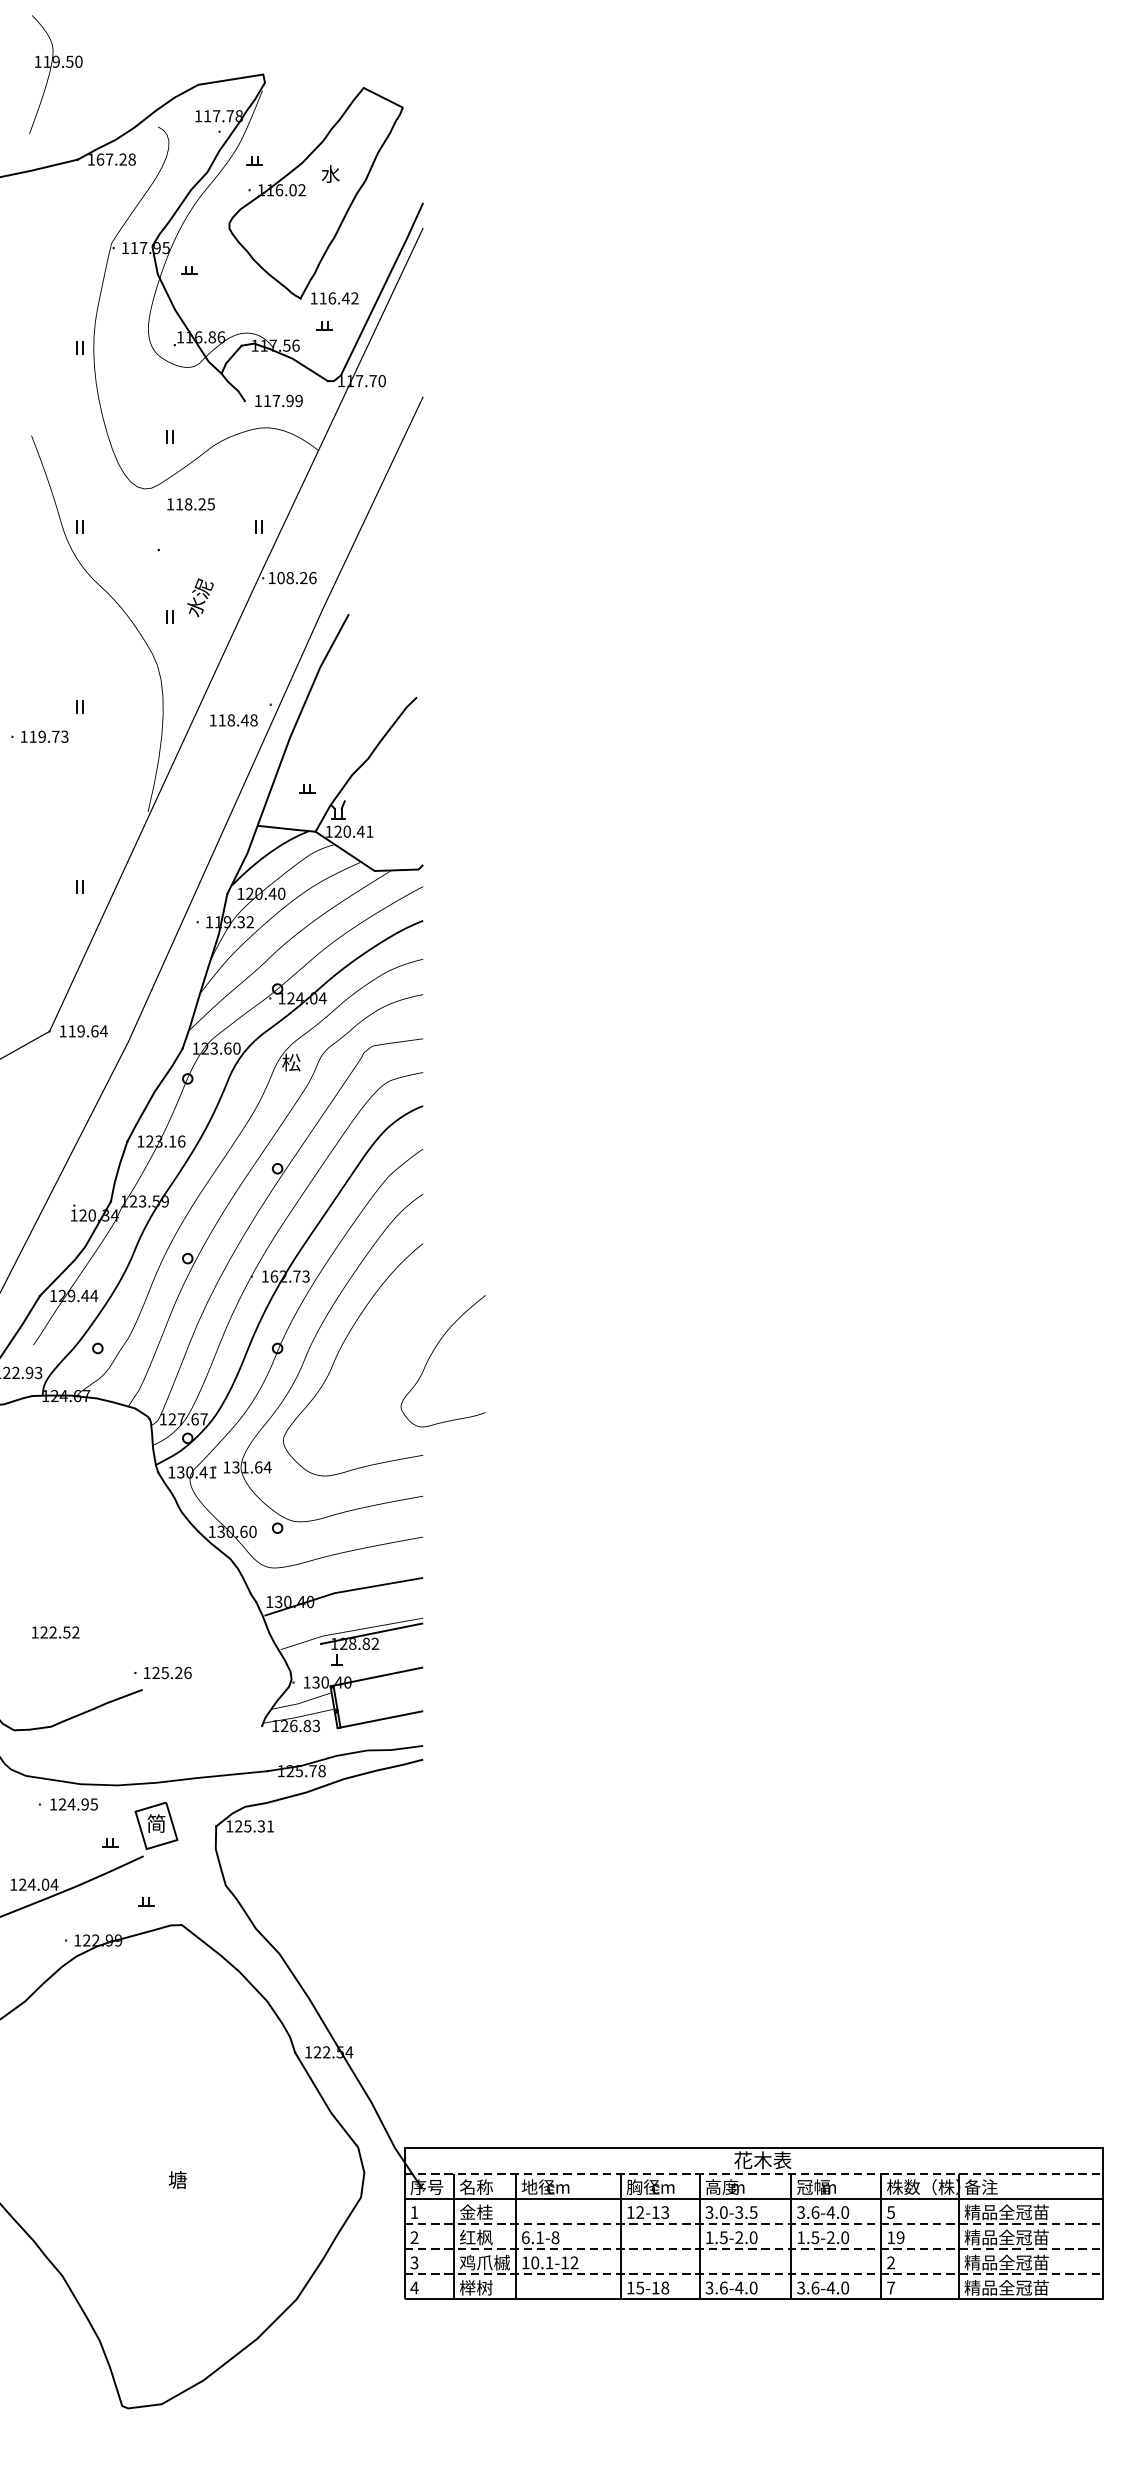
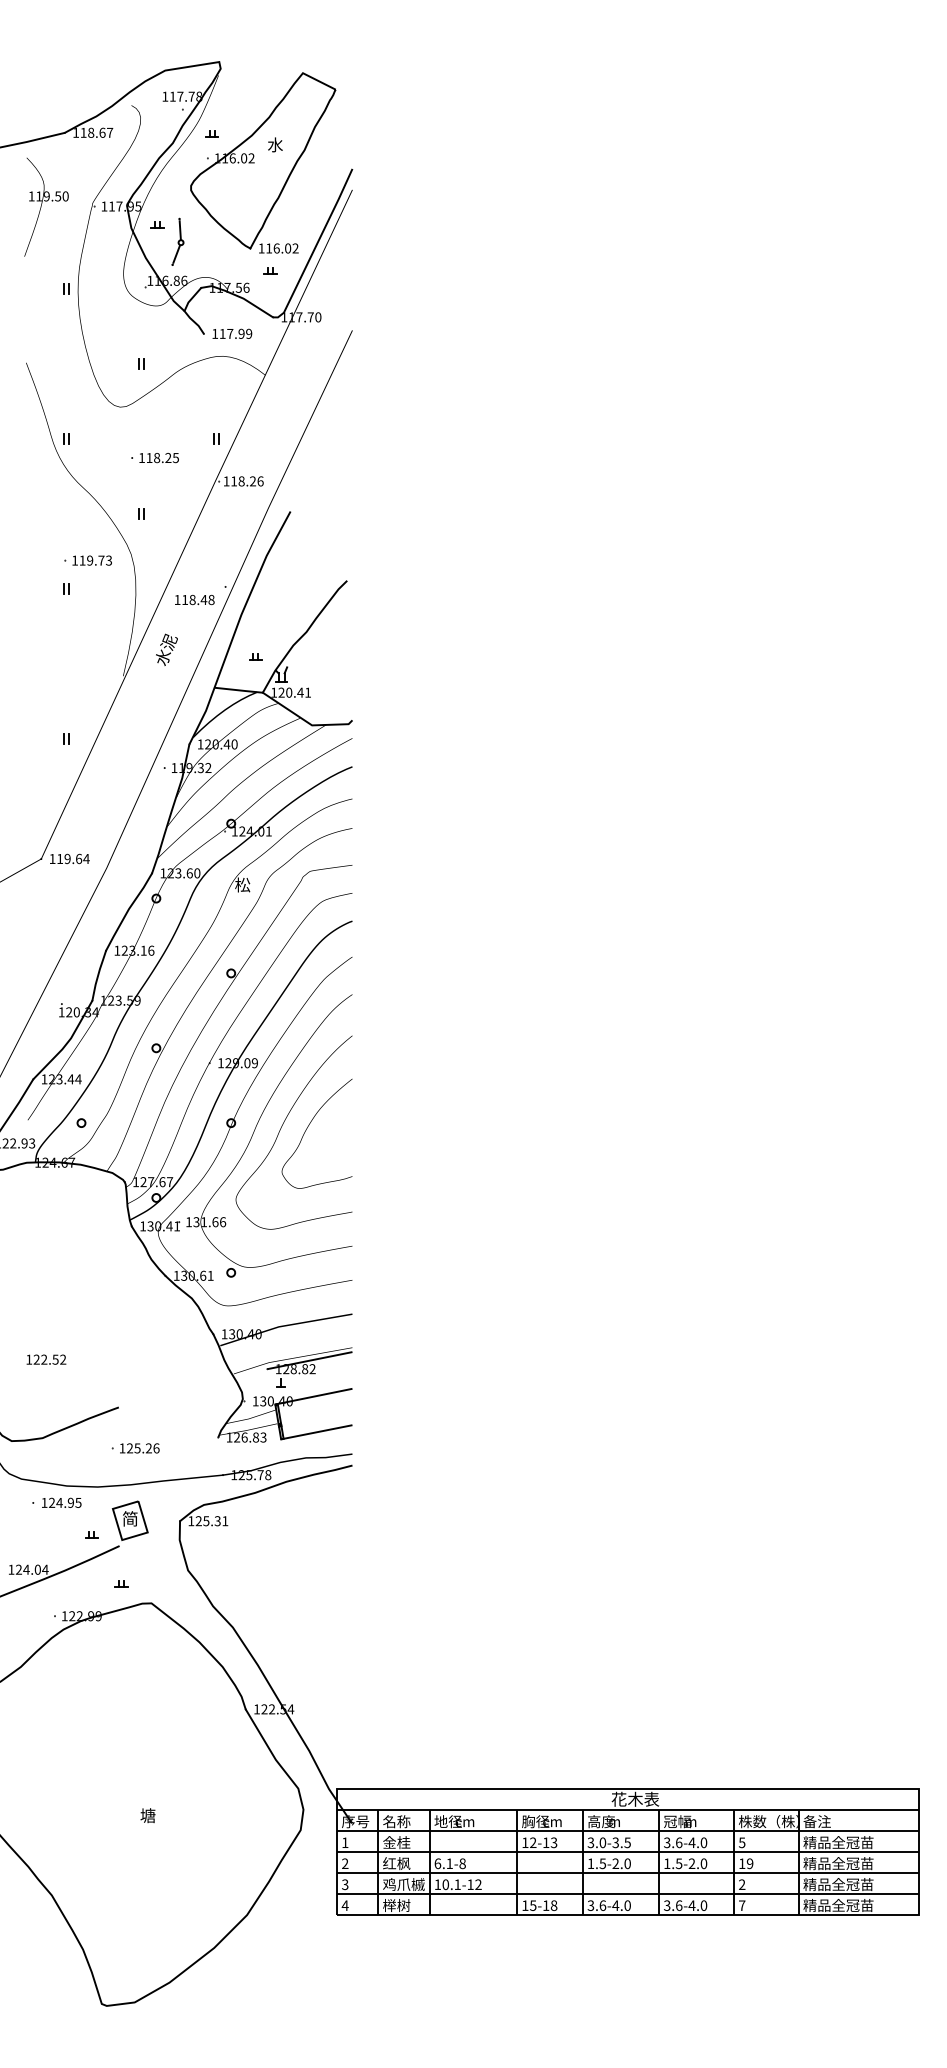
text: (55, 73) -> (46, 206), moved
text: (115, 159) -> (96, 132), 167.28 -> 118.67
part: (213, 290) -> (177, 241), added
text: (345, 298) -> (287, 248), 116.42 -> 116.02
text: (190, 504) -> (158, 458), moved
text: (281, 578) -> (234, 481), 108.26 -> 118.26
text: (199, 597) -> (166, 649), moved
text: (39, 736) -> (87, 560), moved
text: (322, 998) -> (268, 831), 124.04 -> 124.01
text: (289, 1276) -> (241, 1063), 162.73 -> 129.09
text: (71, 1296) -> (59, 1079), 129.44 -> 123.44
curve: (431, 1354) -> (307, 1128), moved
text: (267, 1467) -> (222, 1222), 131.64 -> 131.66
text: (252, 1531) -> (210, 1275), 130.60 -> 130.61
text: (162, 1673) -> (135, 1448), moved
line: (753, 2173) -> (627, 1810), dashed -> solid
line: (753, 2224) -> (627, 1852), dashed -> solid
line: (753, 2249) -> (627, 1873), dashed -> solid
line: (753, 2274) -> (627, 1894), dashed -> solid

